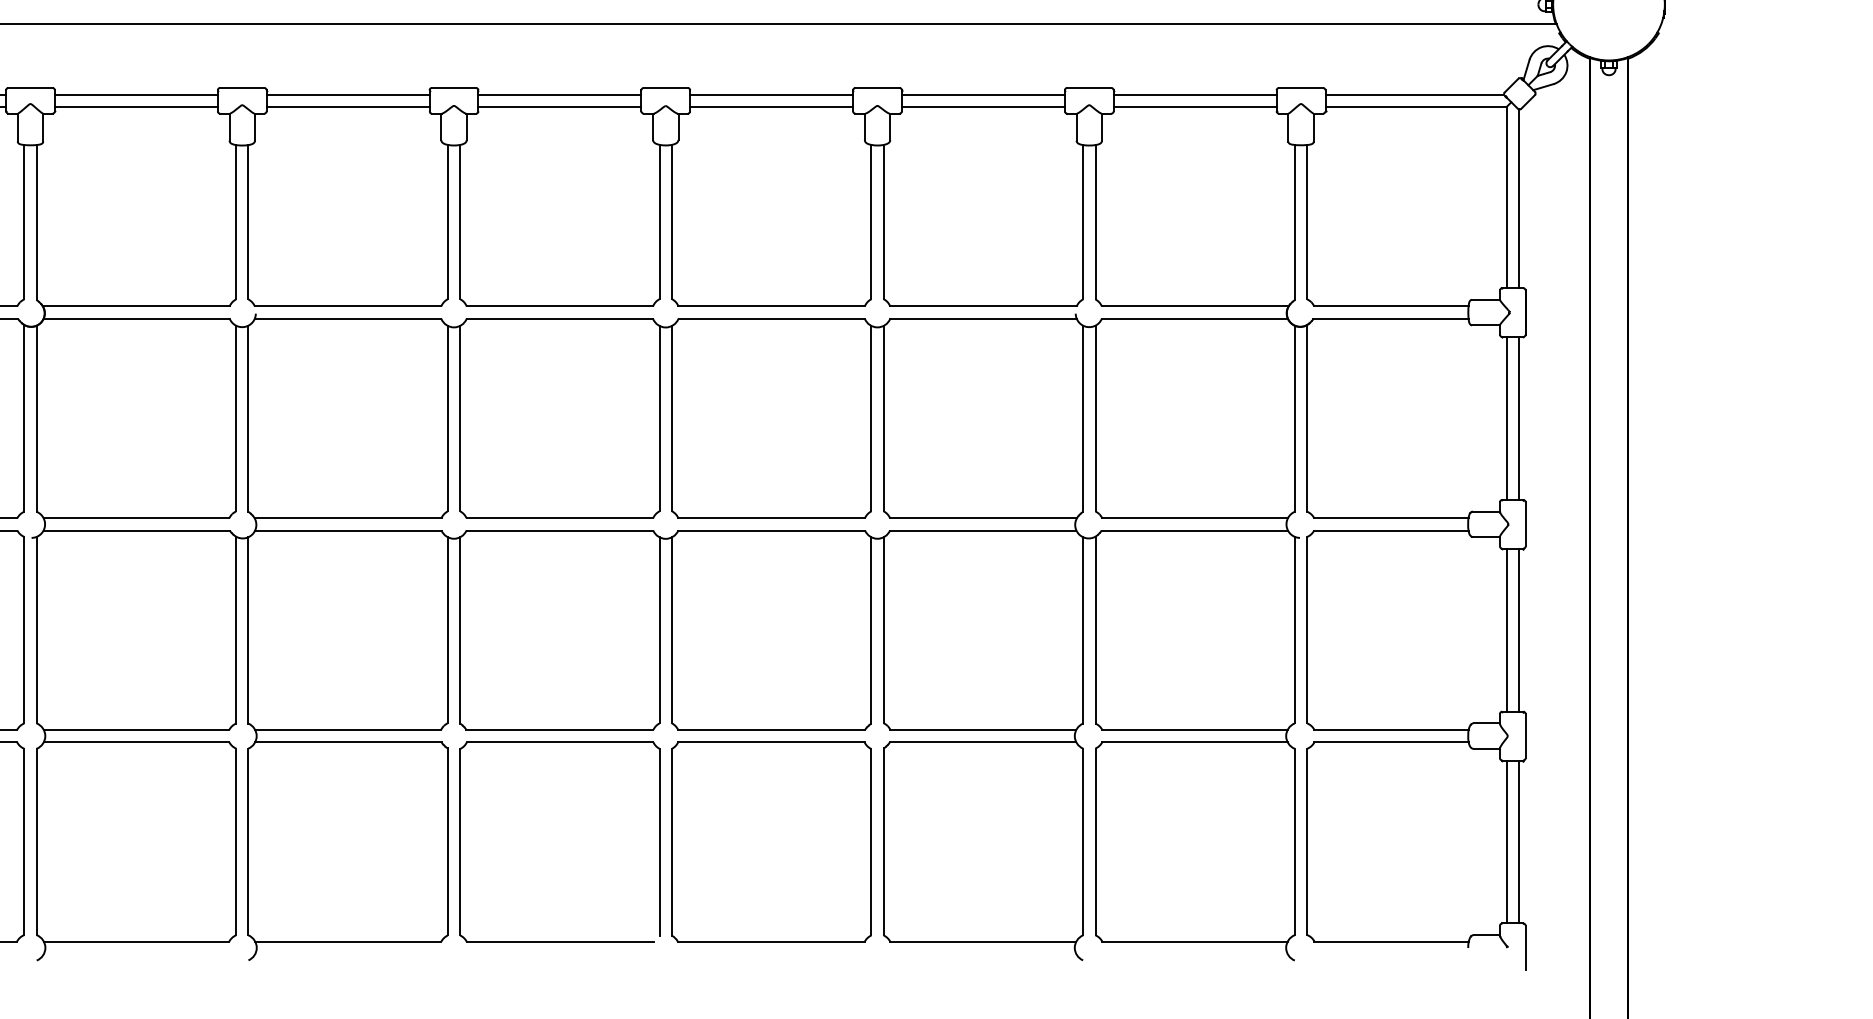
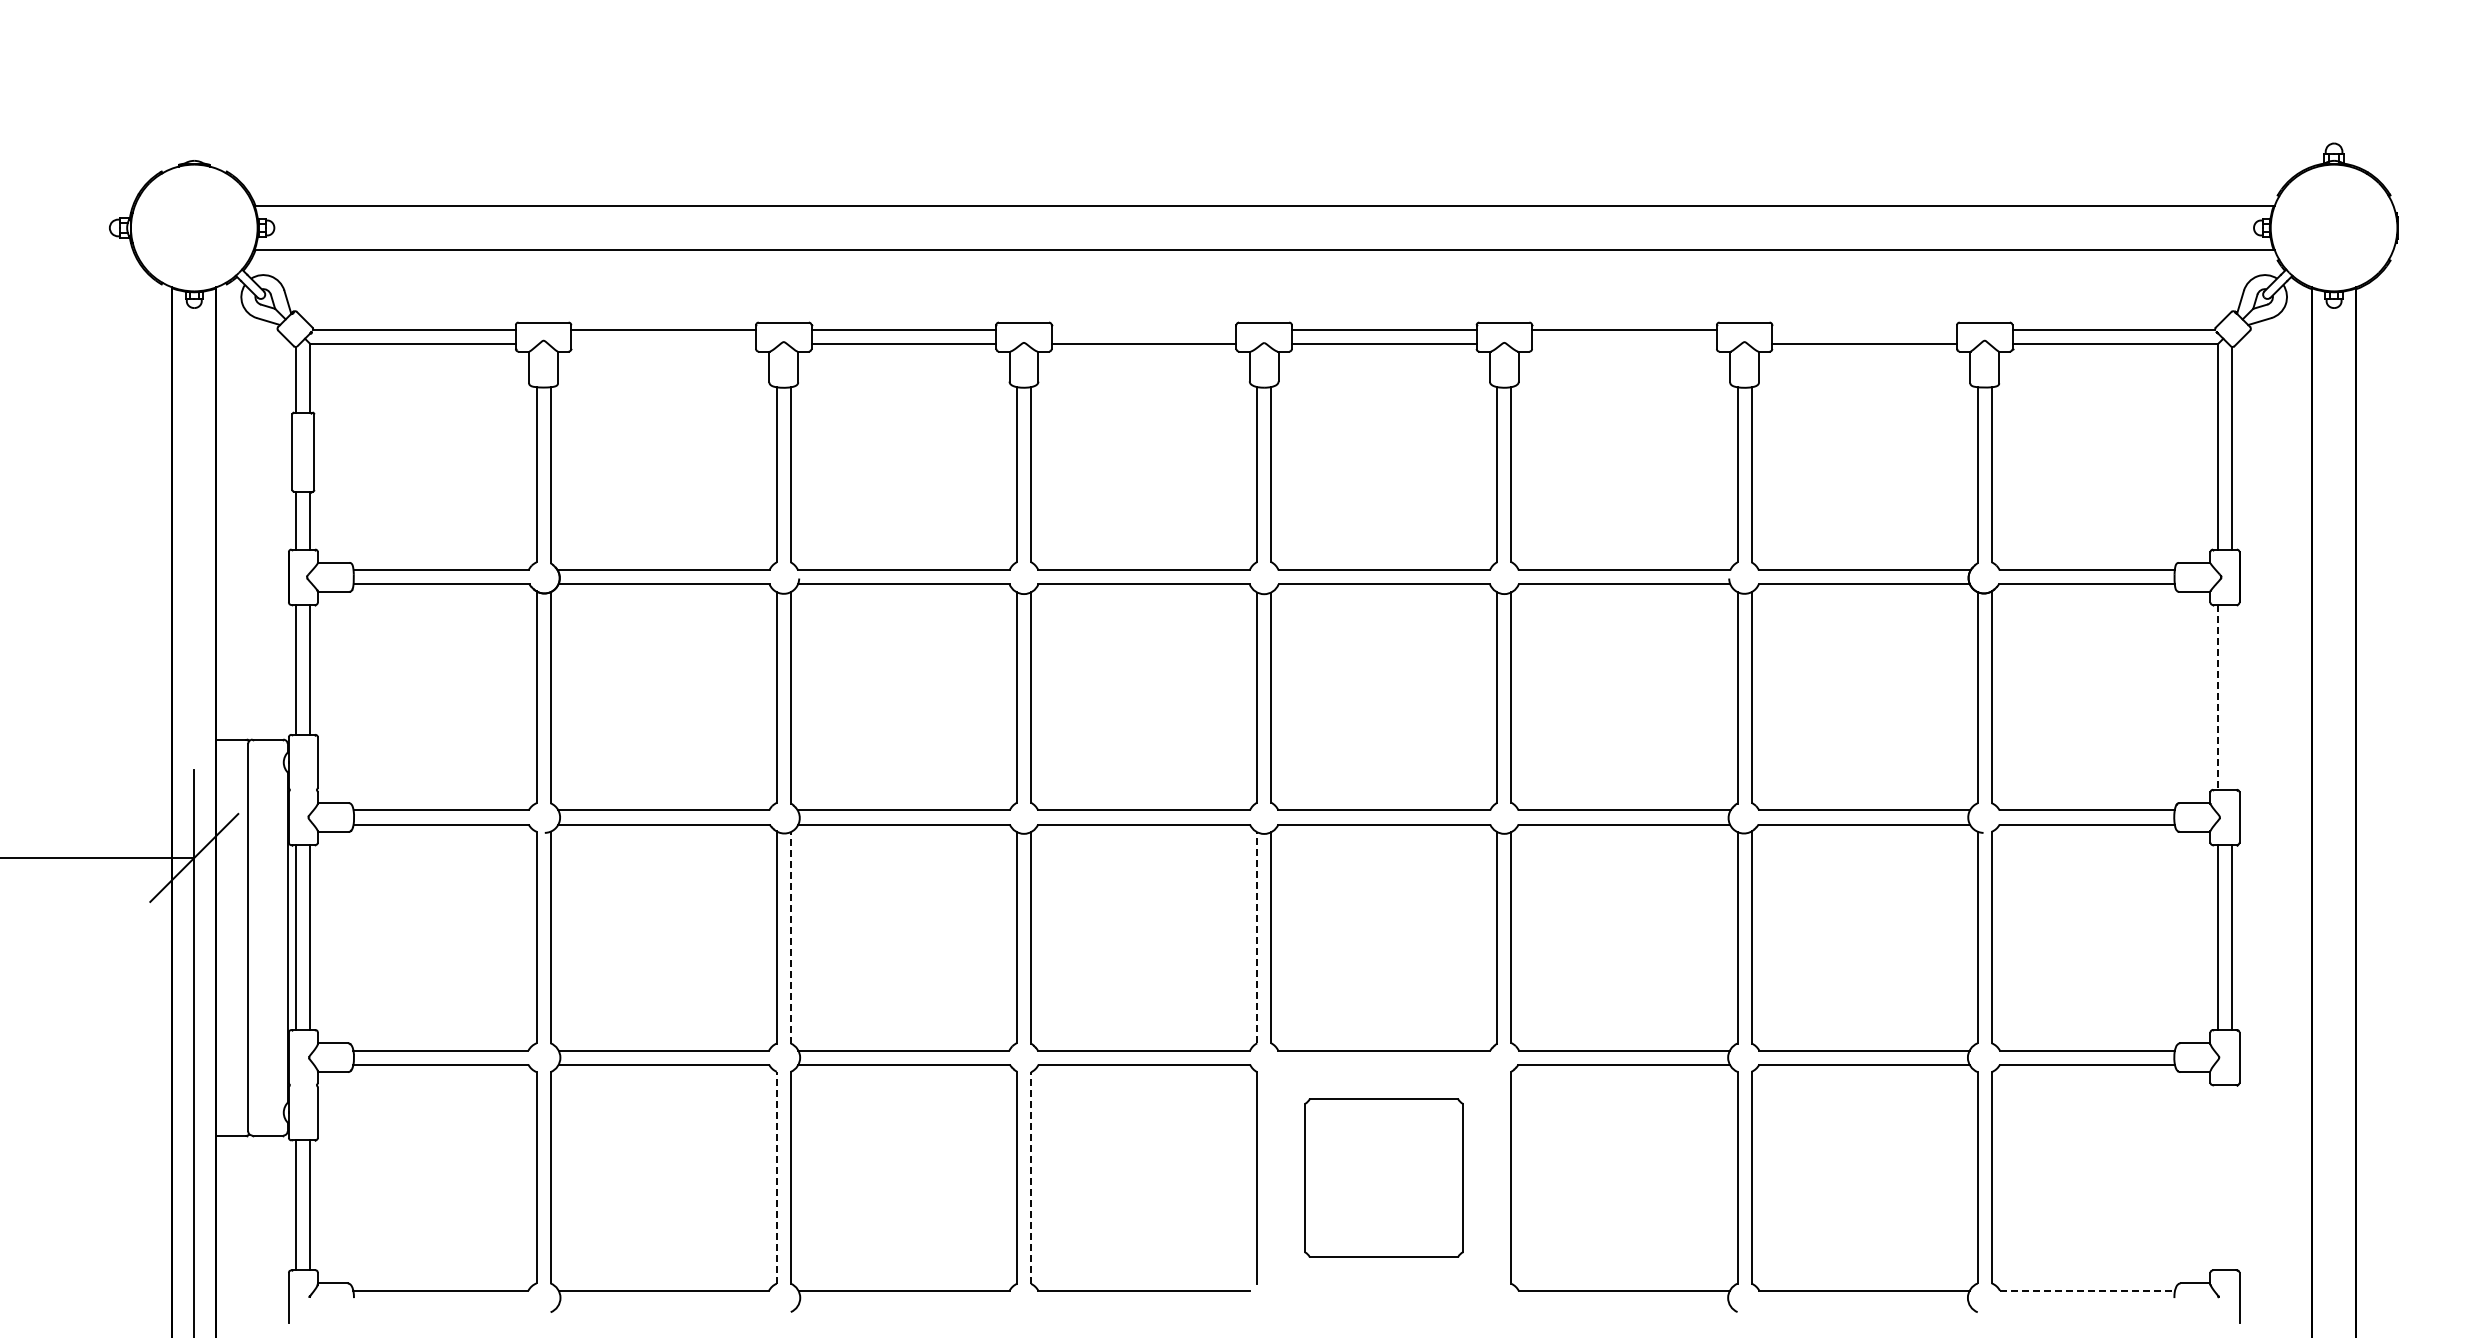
line: (559, 95) -> (1143, 330), removed
line: (1195, 95) -> (1864, 330), removed
line: (136, 107) -> (663, 344), removed
line: (983, 107) -> (1624, 344), removed
line: (1506, 418) -> (2217, 697), solid -> dashed
line: (1519, 418) -> (2232, 697), removed
line: (248, 630) -> (790, 937), solid -> dashed
line: (659, 630) -> (1257, 937), solid -> dashed
line: (235, 841) -> (776, 1177), solid -> dashed
part: (770, 841) -> (1383, 1177), size x0.7
line: (1506, 841) -> (2217, 1177), removed
line: (1519, 841) -> (2232, 1177), removed
line: (460, 842) -> (1031, 1178), solid -> dashed
line: (1391, 941) -> (2087, 1290), solid -> dashed

